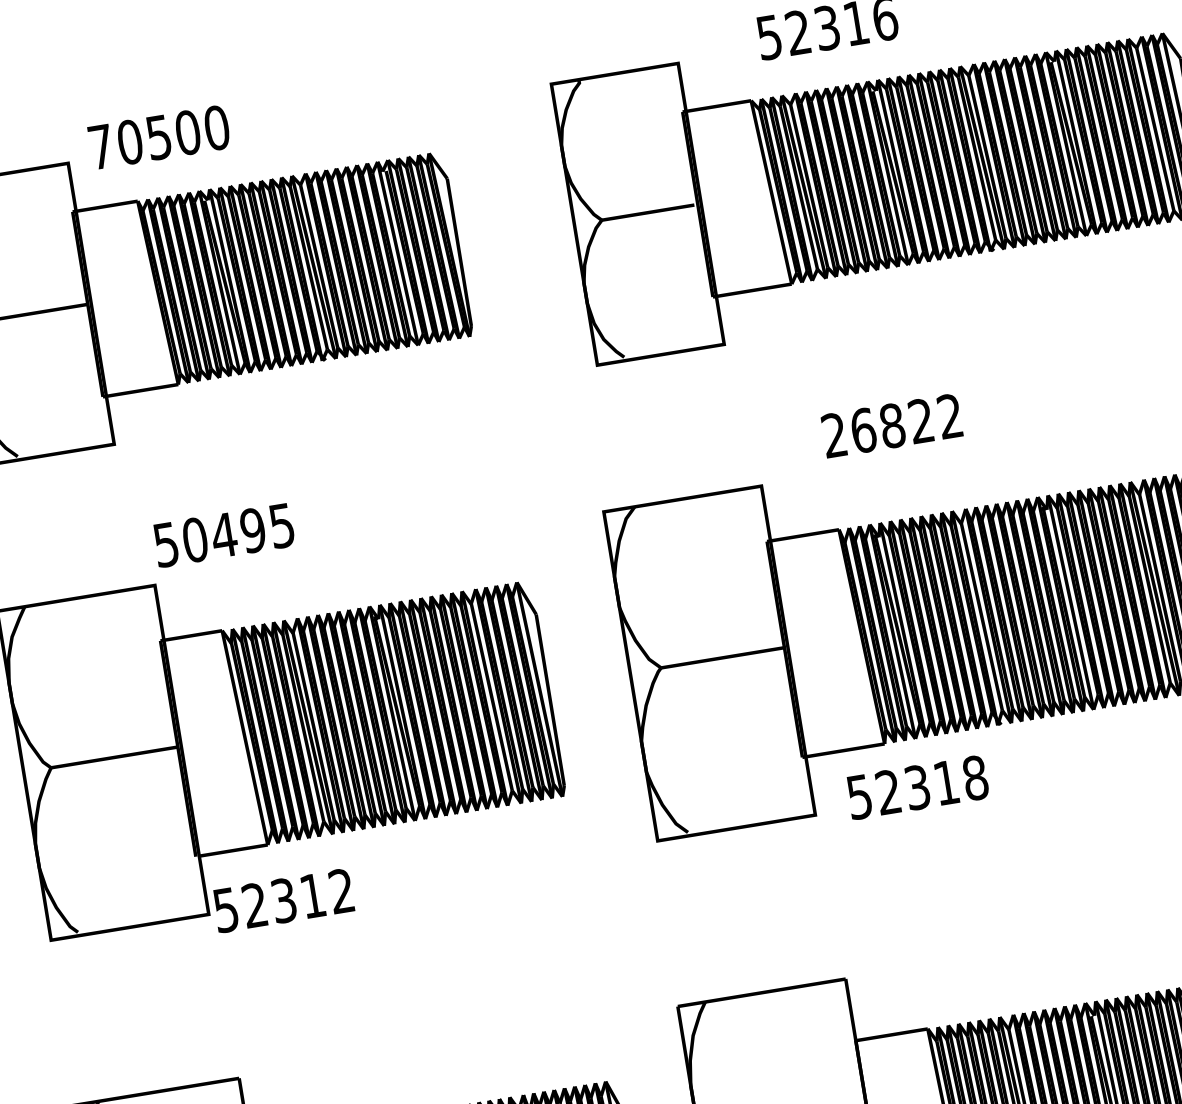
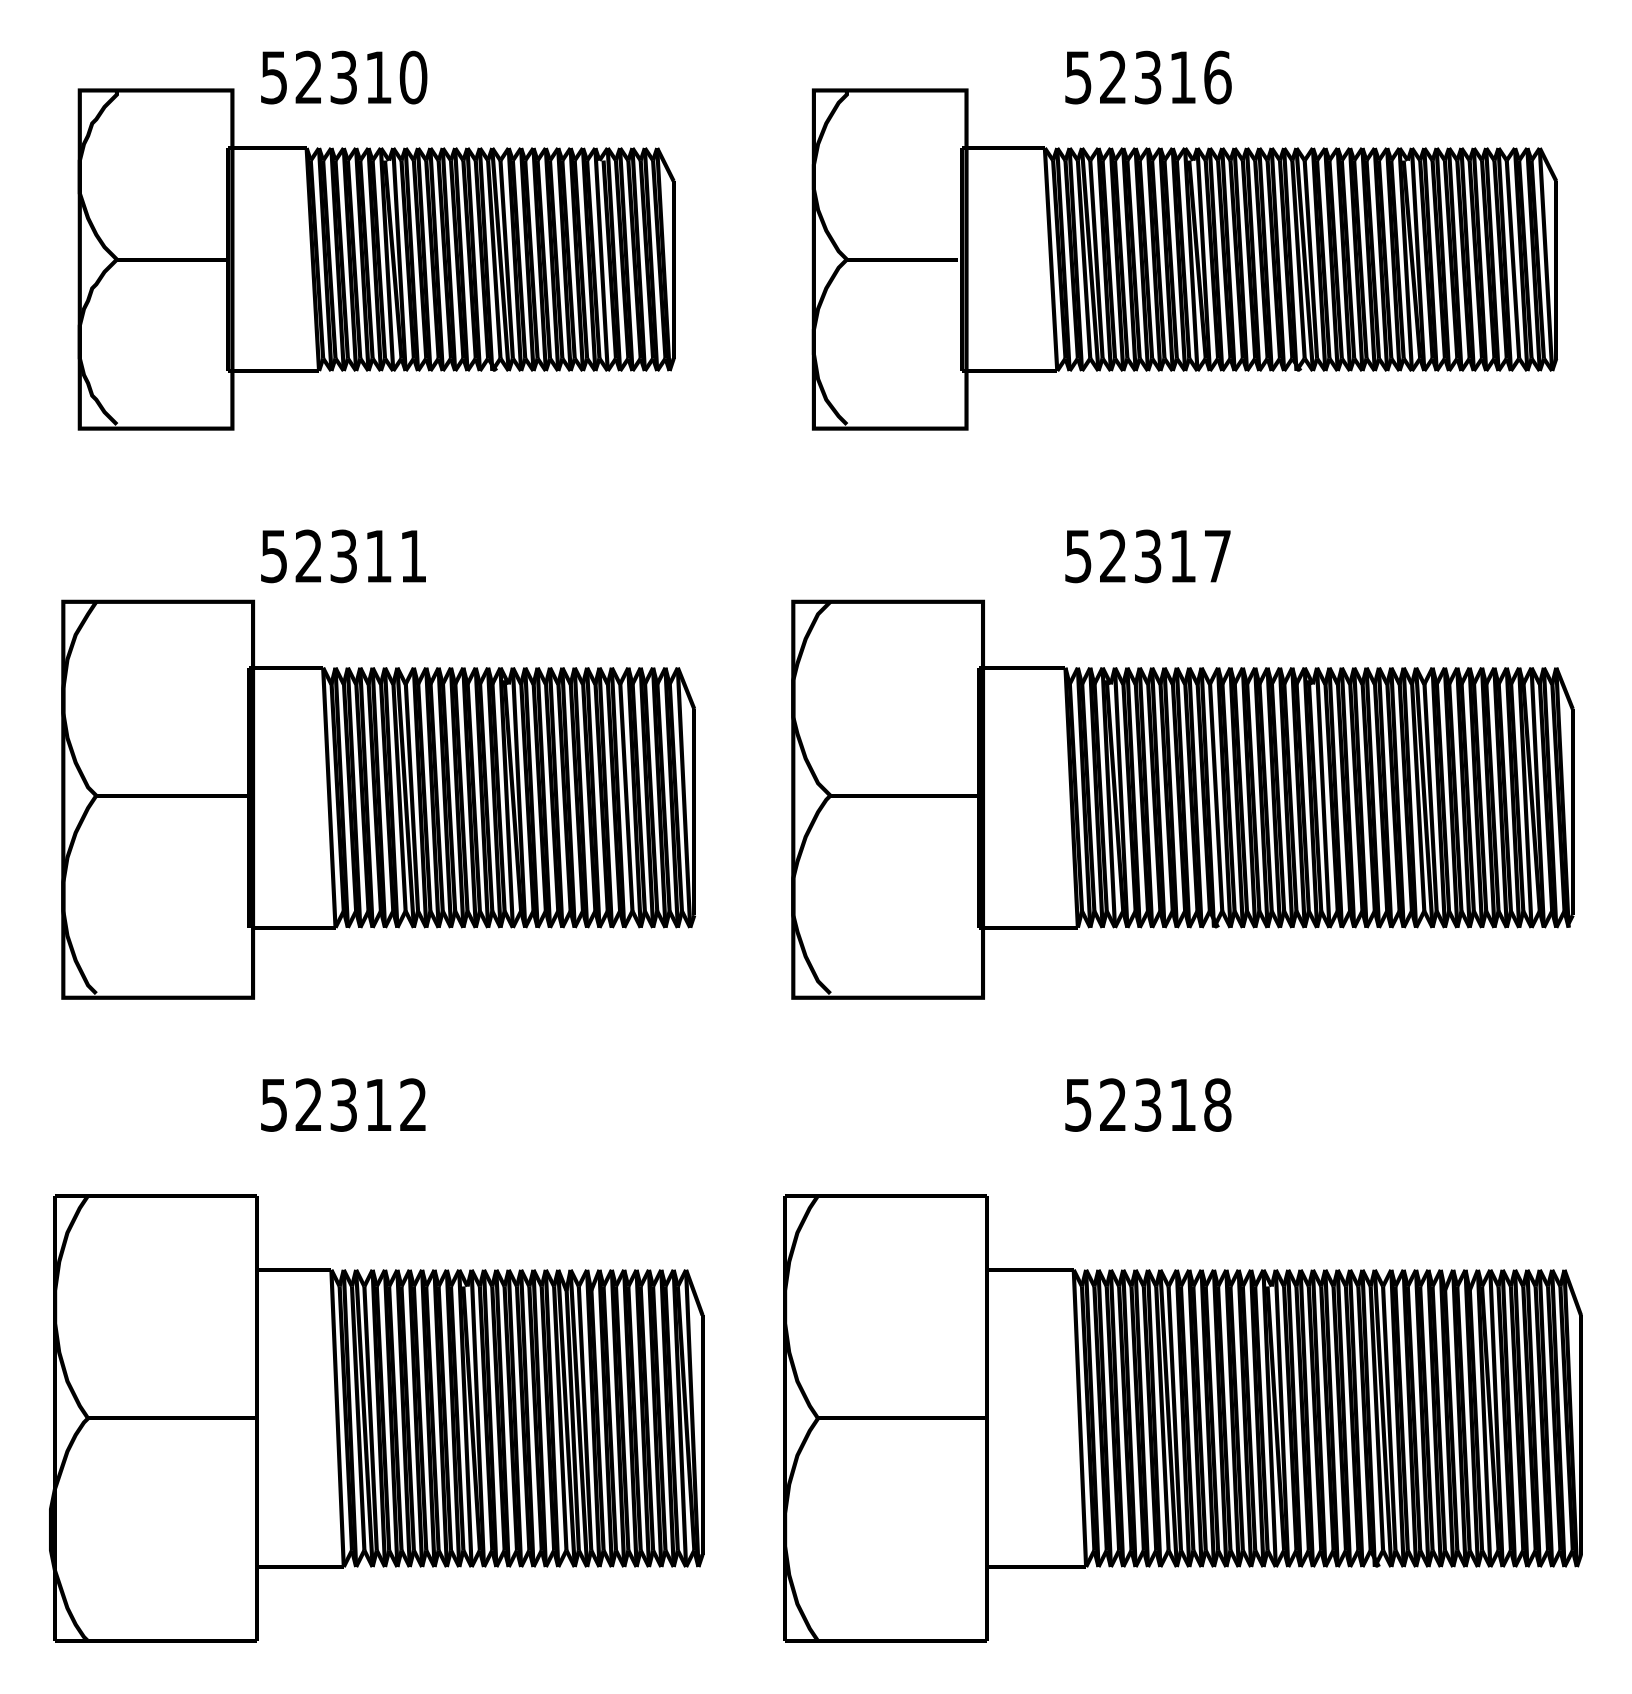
text: (144, 139) -> (326, 77), 70500 -> 52310
text: (892, 426) -> (1147, 556), 26822 -> 52317
text: (238, 533) -> (360, 556), 50495 -> 52311
text: (917, 787) -> (1148, 1104), moved
text: (283, 900) -> (343, 1104), moved

